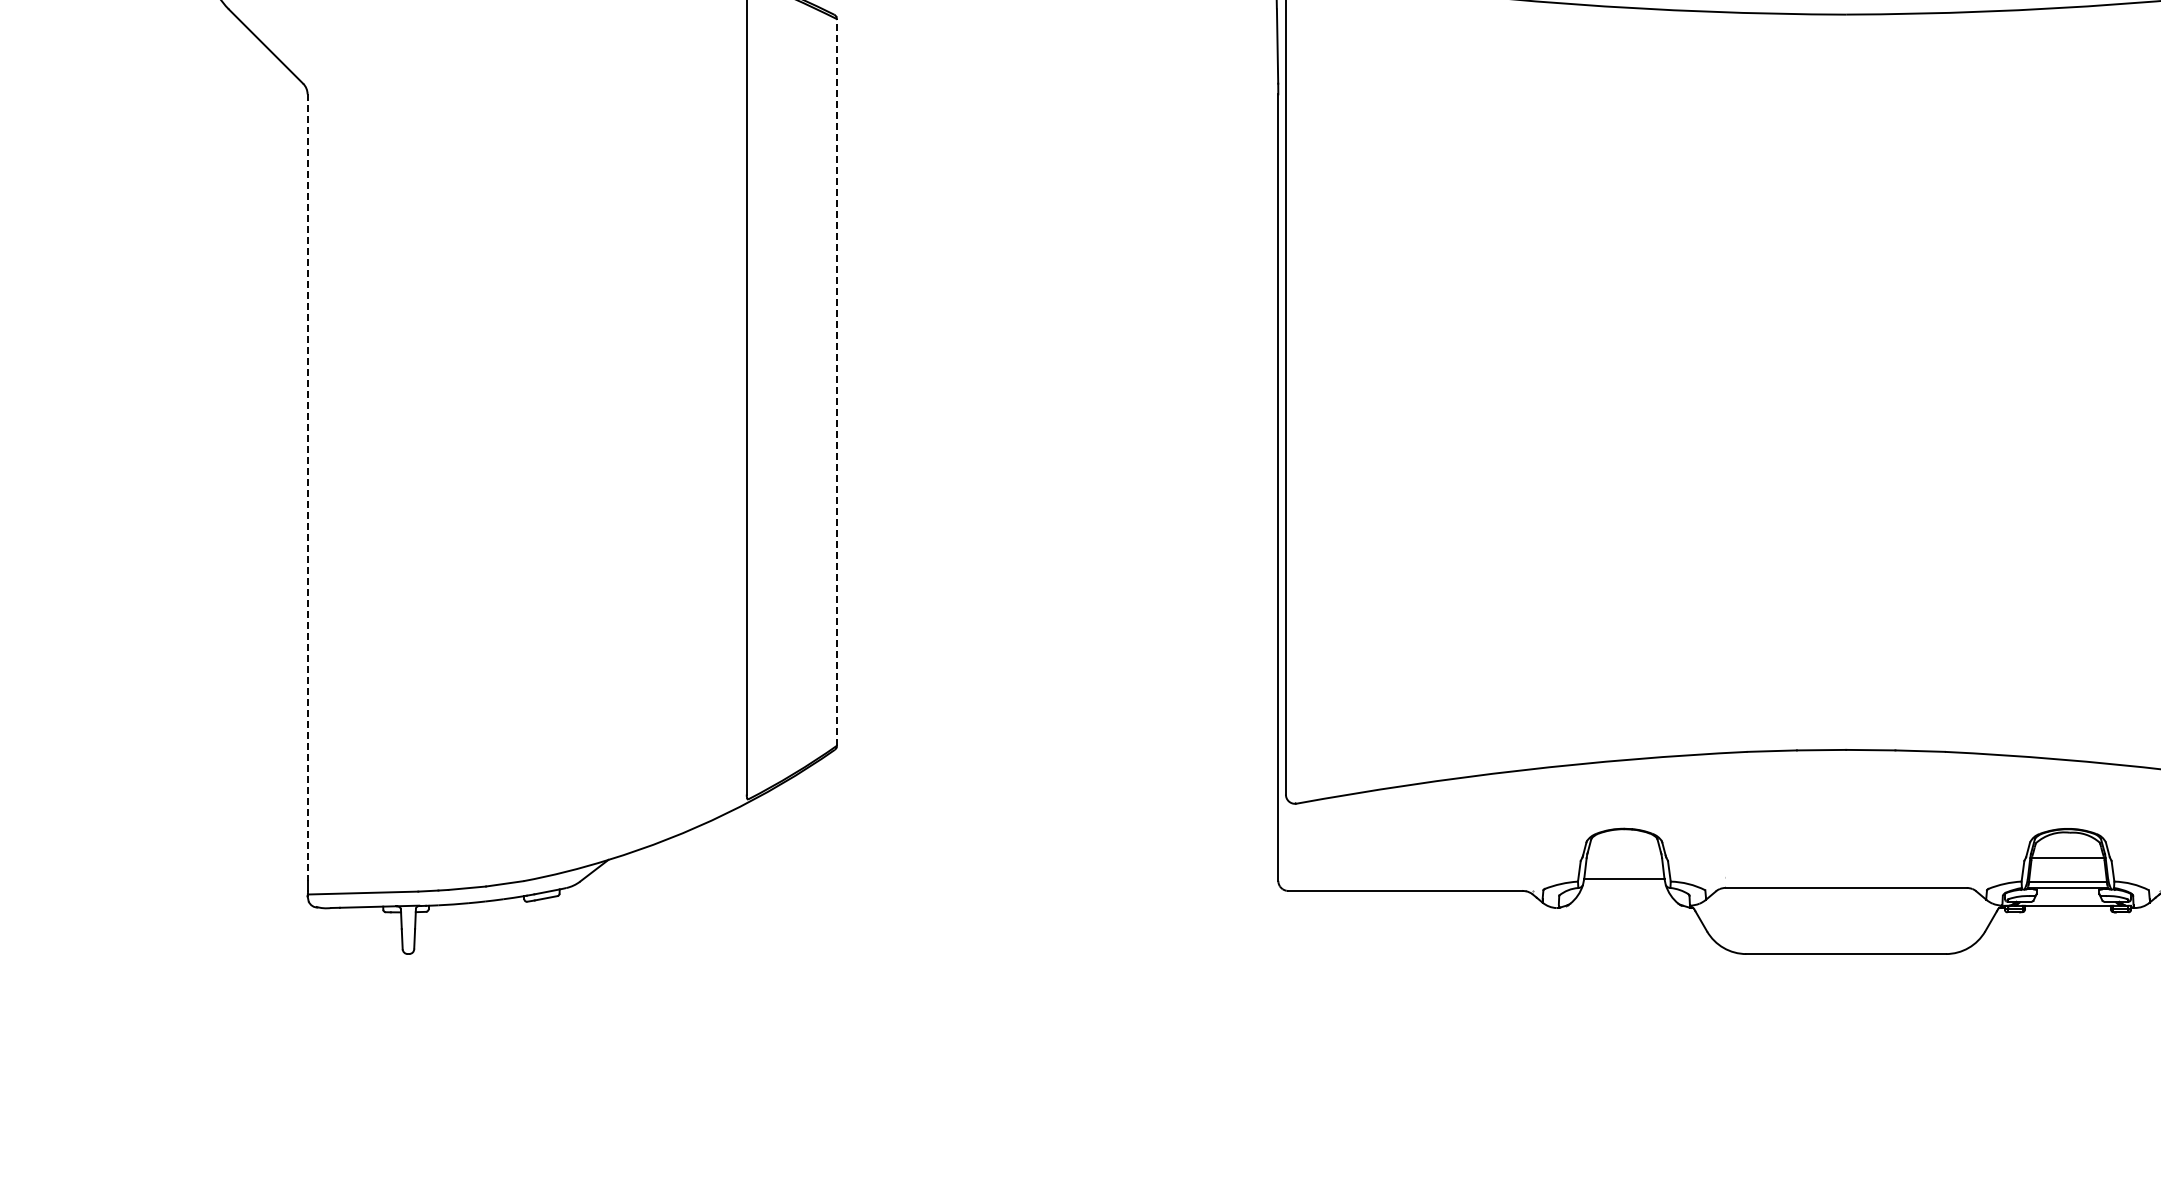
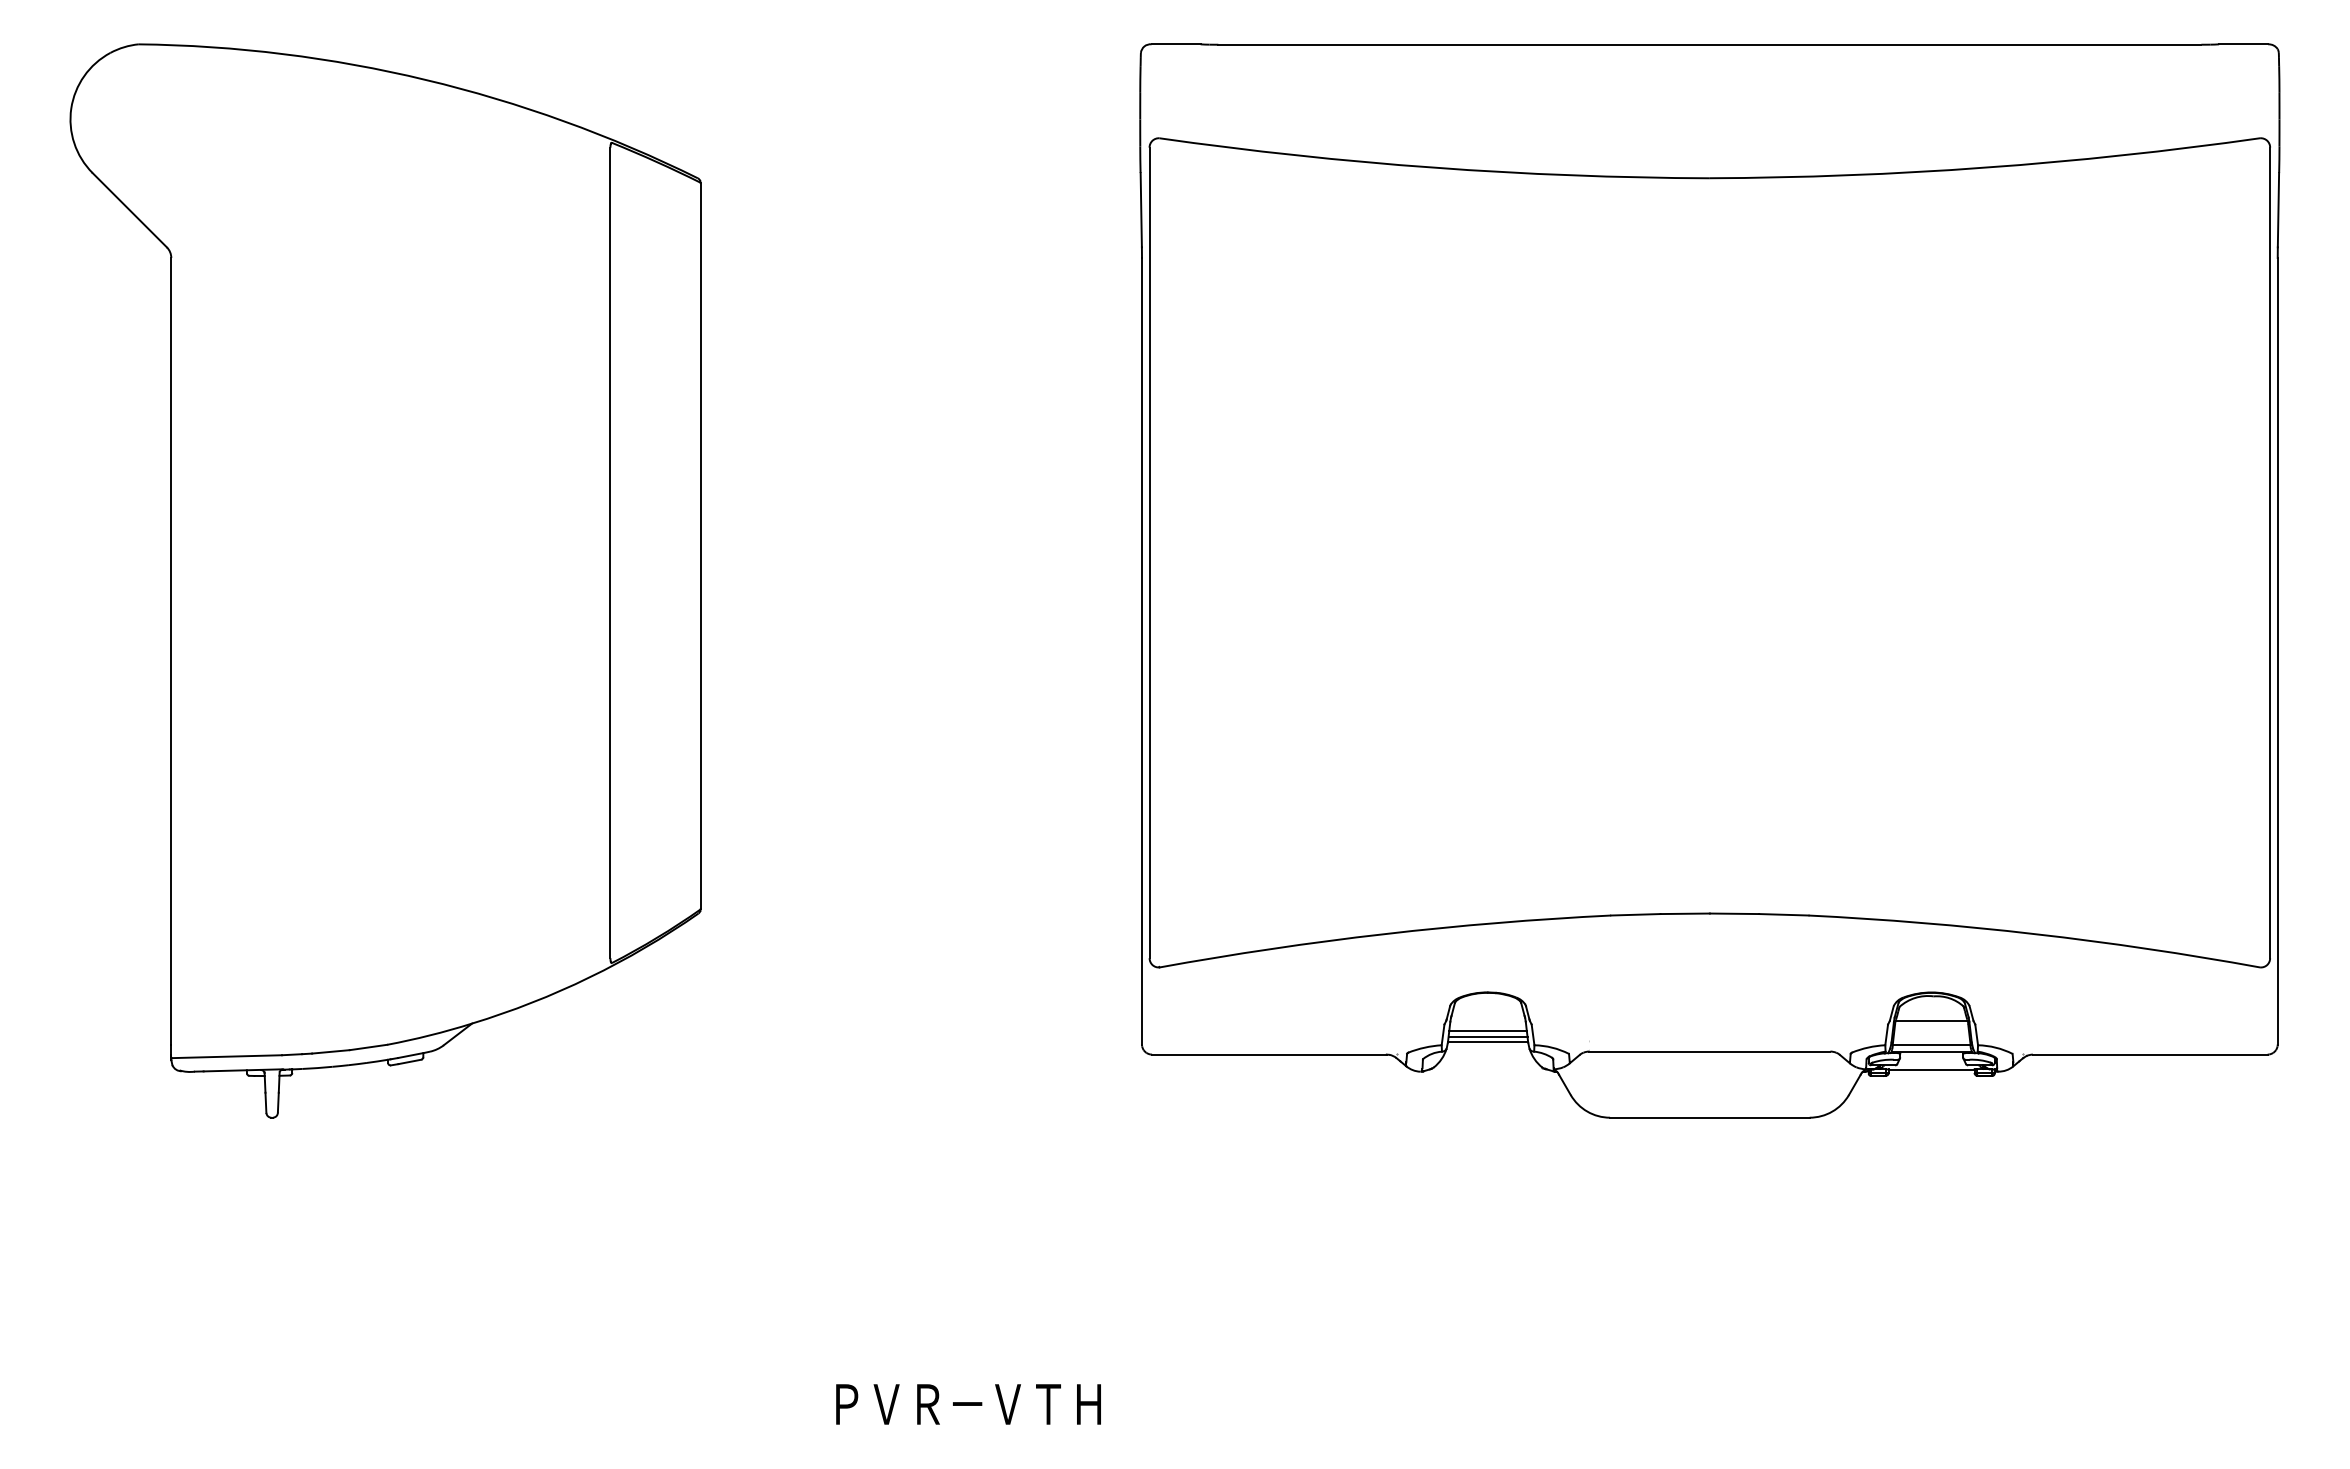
line: (836, 381) -> (700, 545), dashed -> solid
line: (307, 487) -> (171, 651), dashed -> solid
line: (1623, 866) -> (1487, 1030), added
line: (1623, 873) -> (1487, 1037), added

